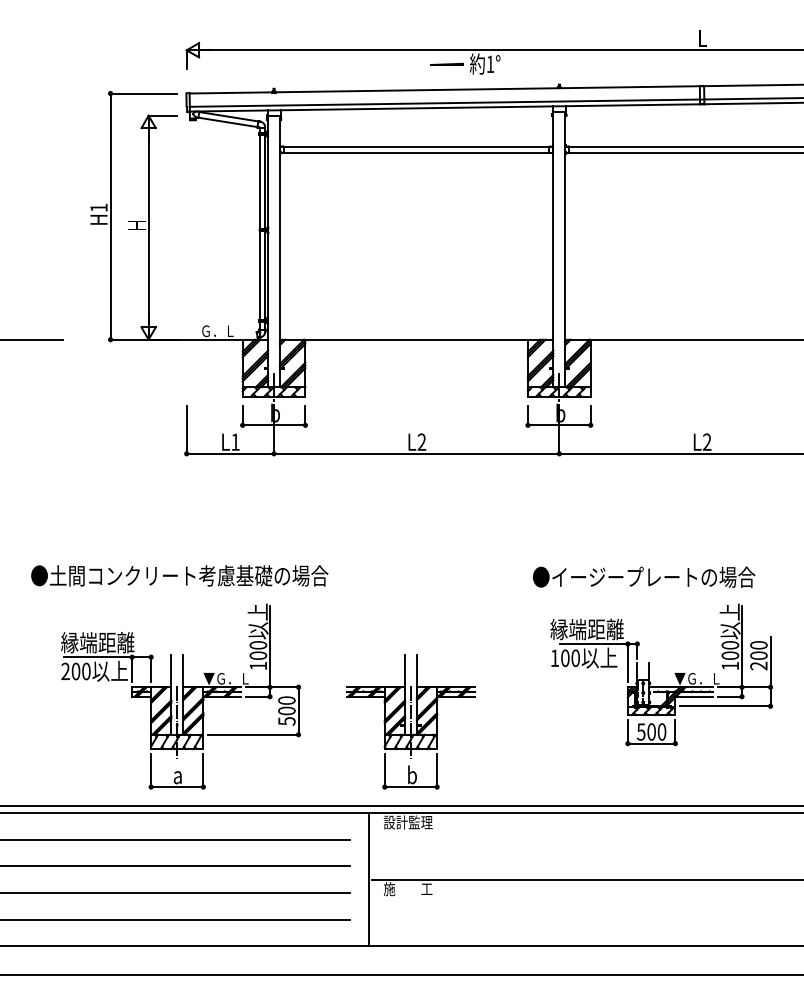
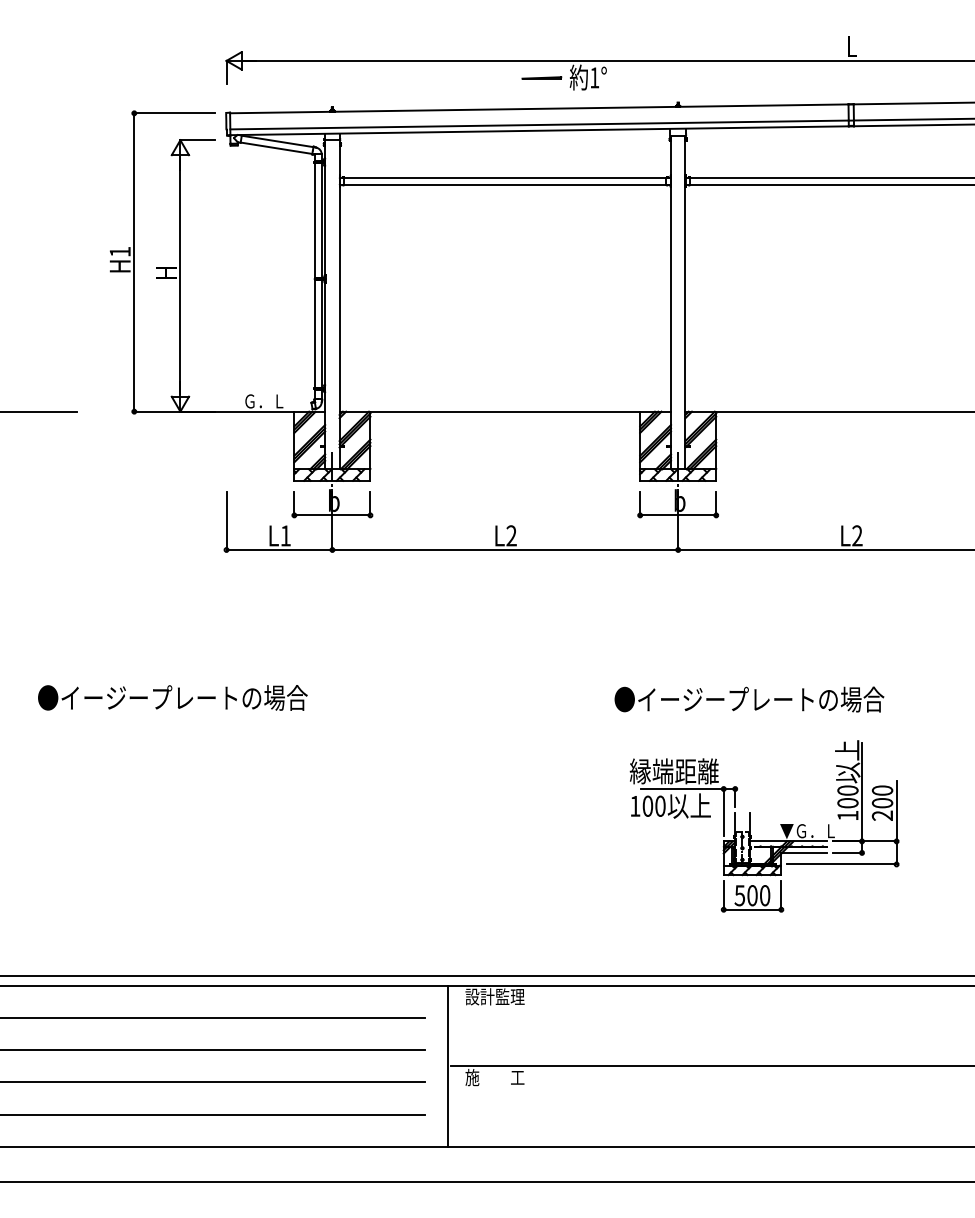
text: (188, 575) -> (228, 697), ●土間コンクリート考慮基礎の場合 -> ●イージープレートの場合
text: (644, 576) -> (749, 698), moved
part: (649, 674) -> (749, 825), moved
part: (180, 696) -> (219, 844), removed
part: (410, 721) -> (497, 874), removed

